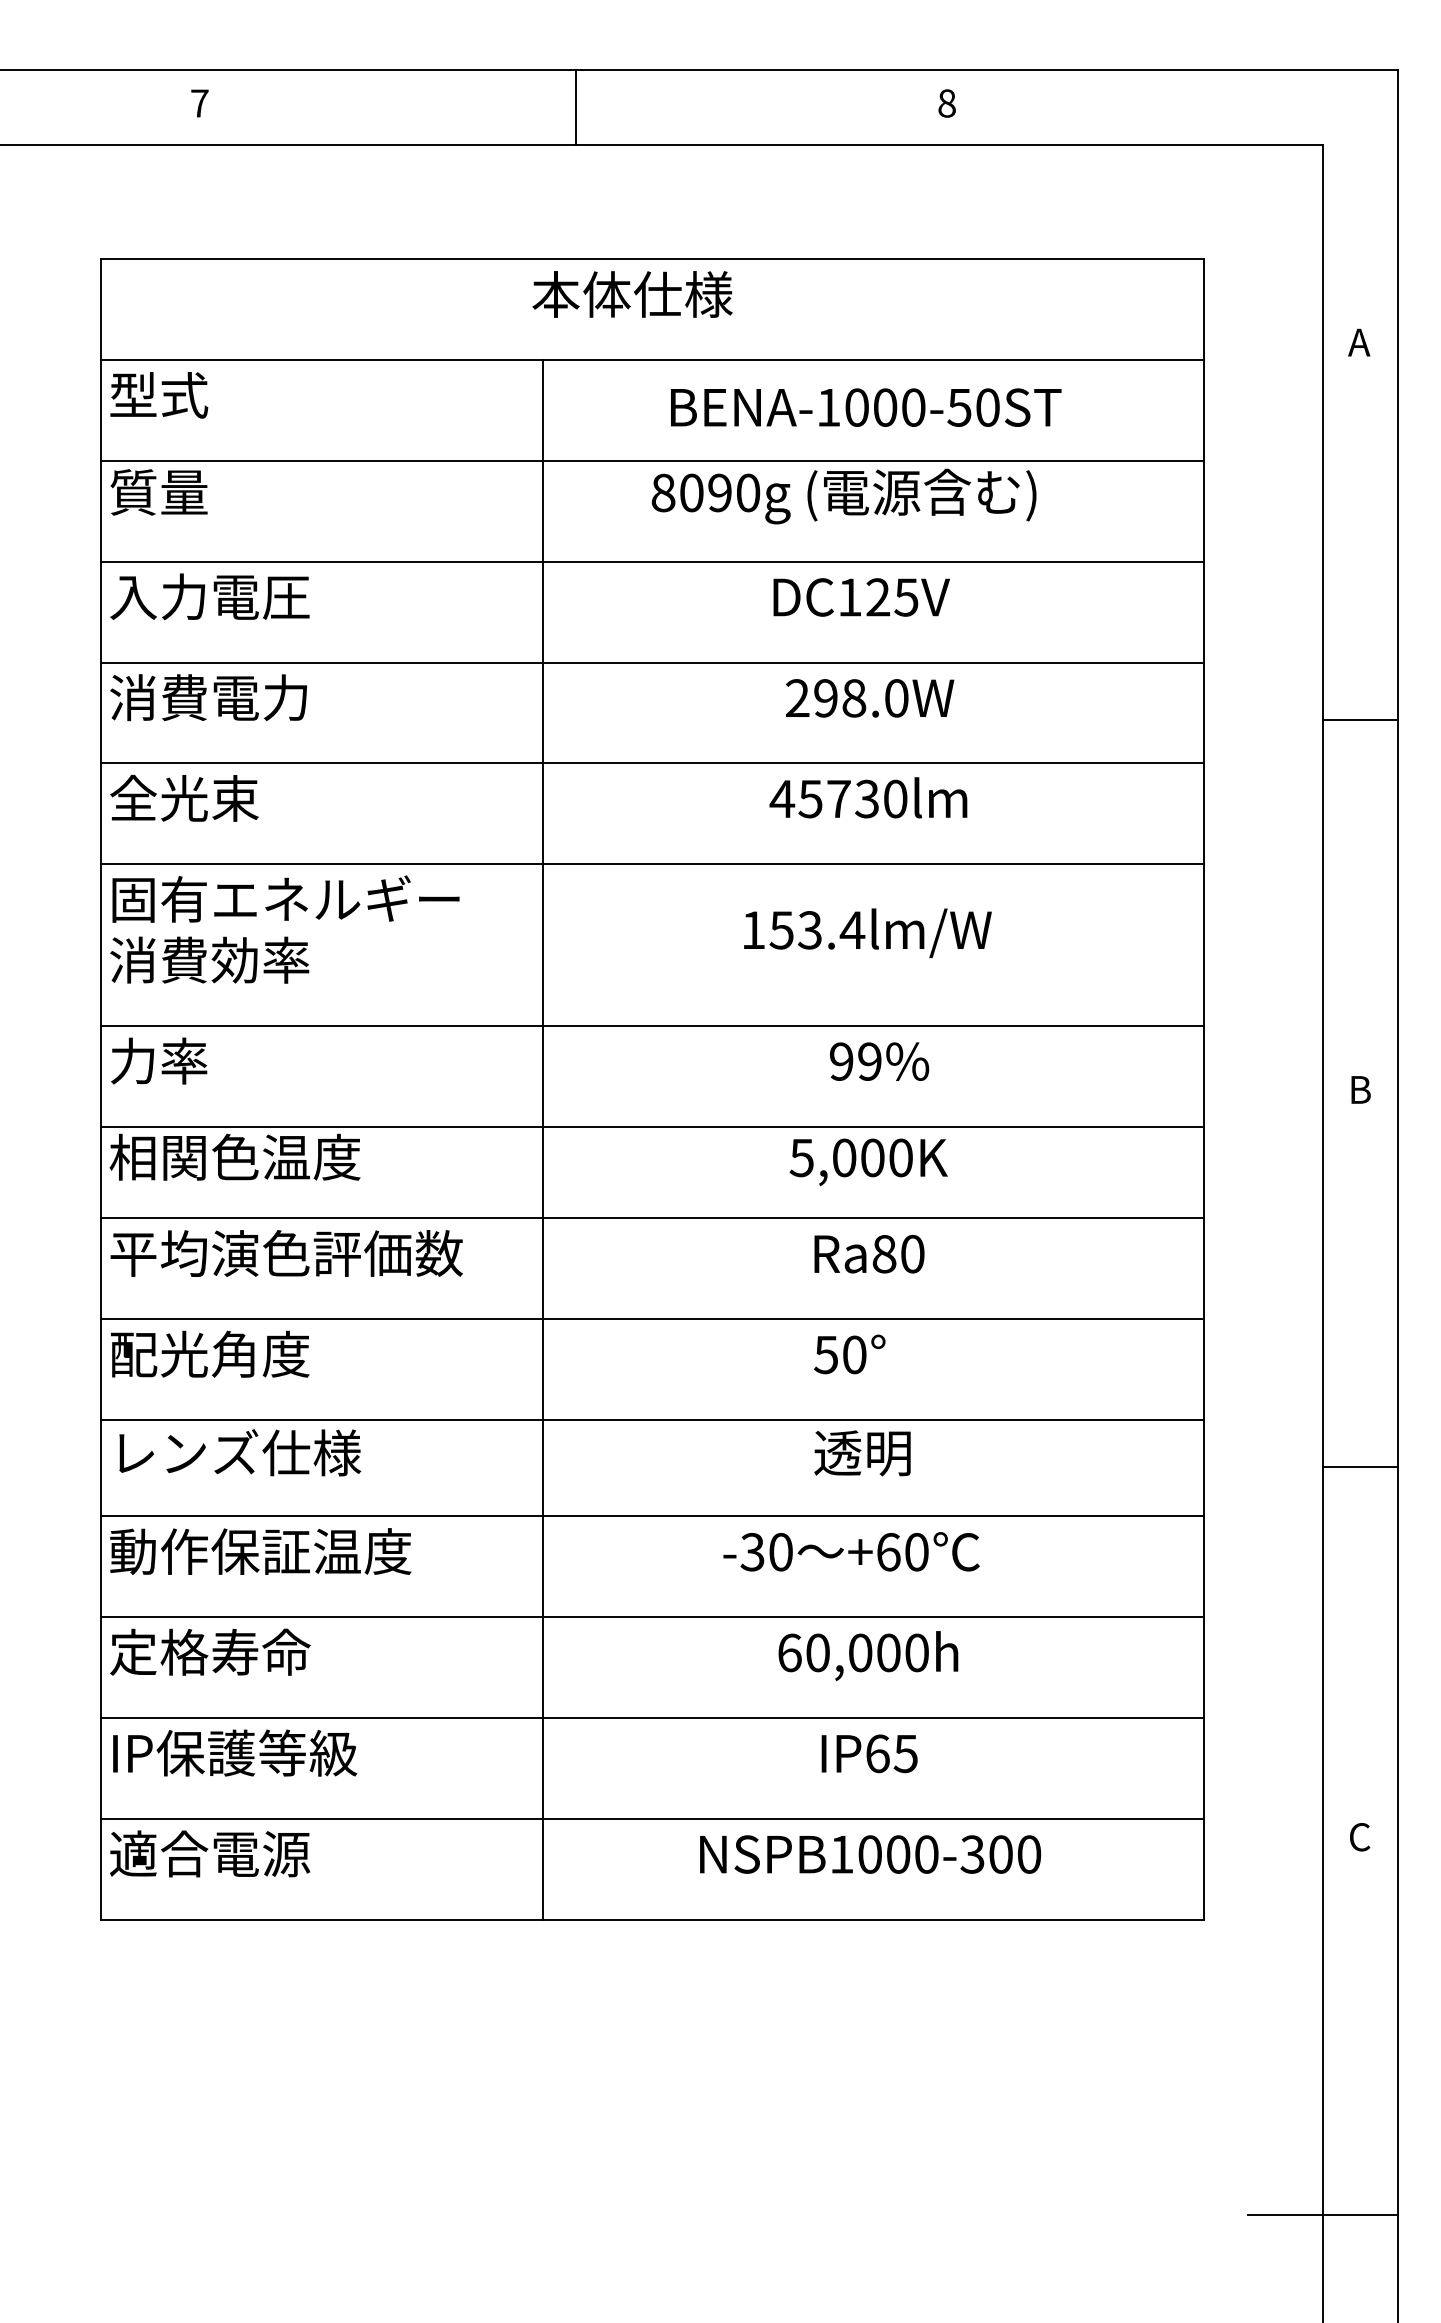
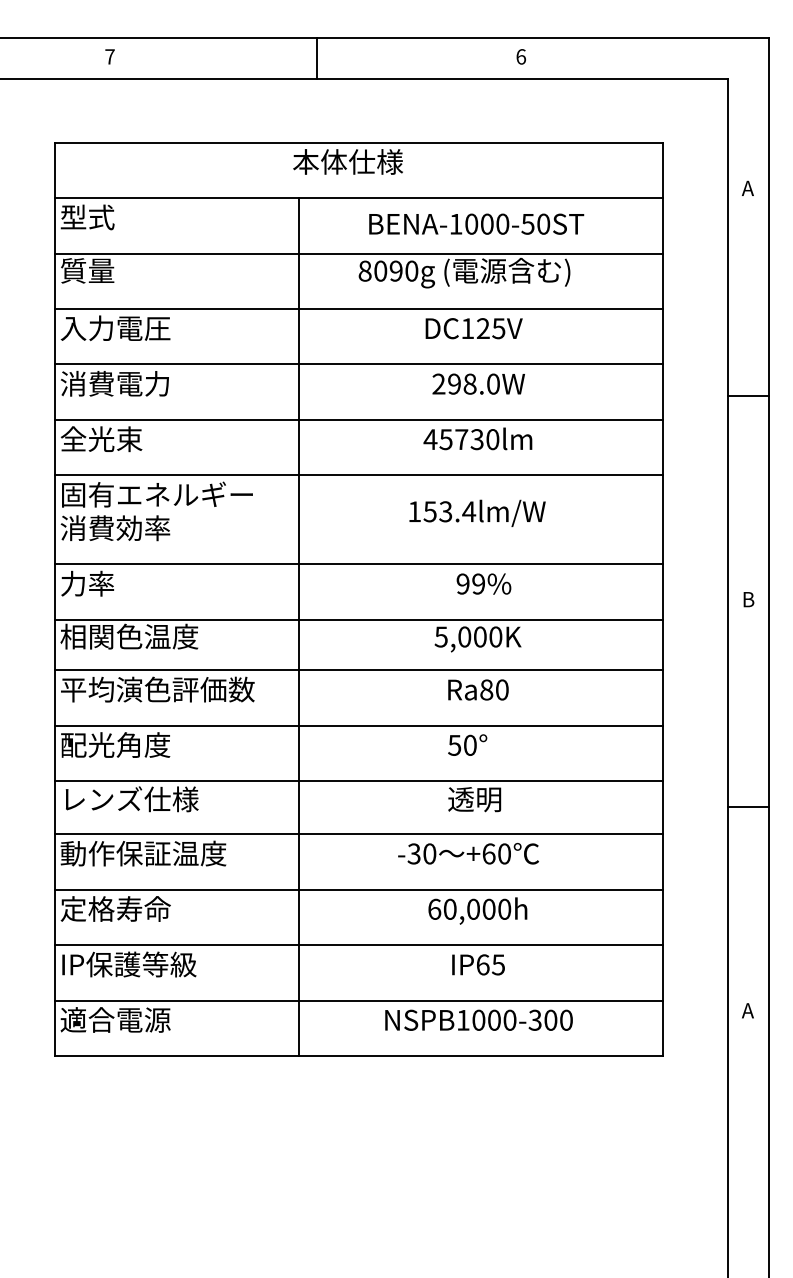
text: (947, 102) -> (521, 56), 8 -> 6
text: (1358, 1836) -> (747, 1010), C -> A
line: (1322, 2214) -> (727, 1218), removed

